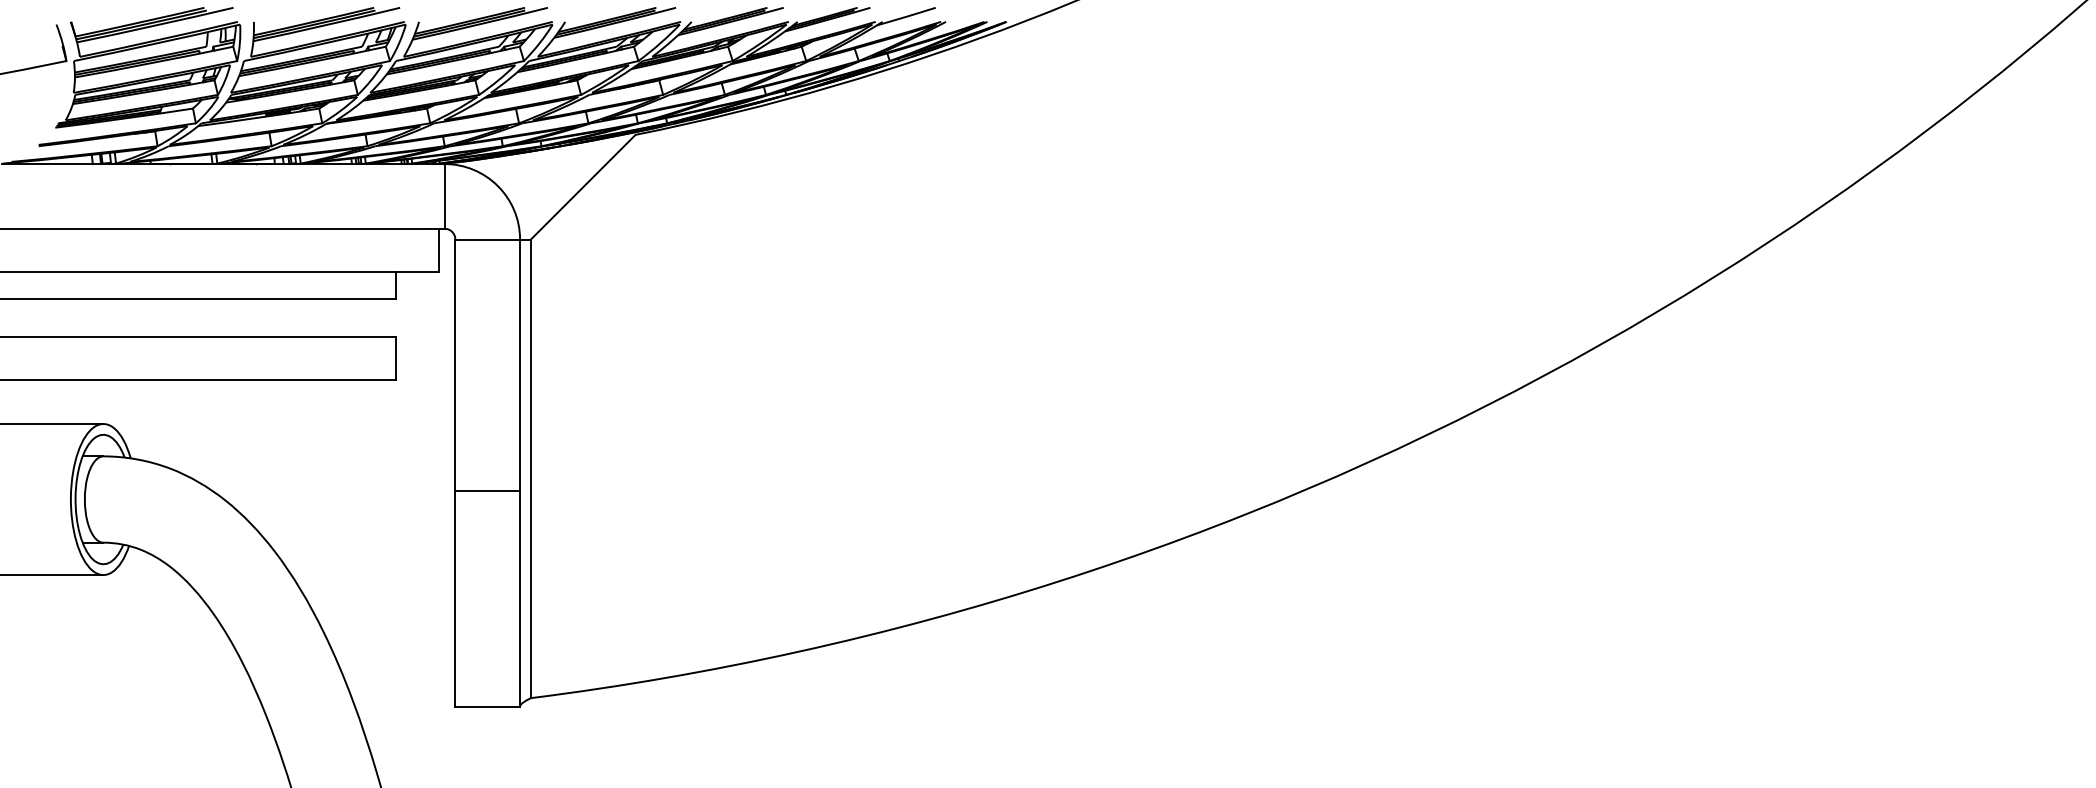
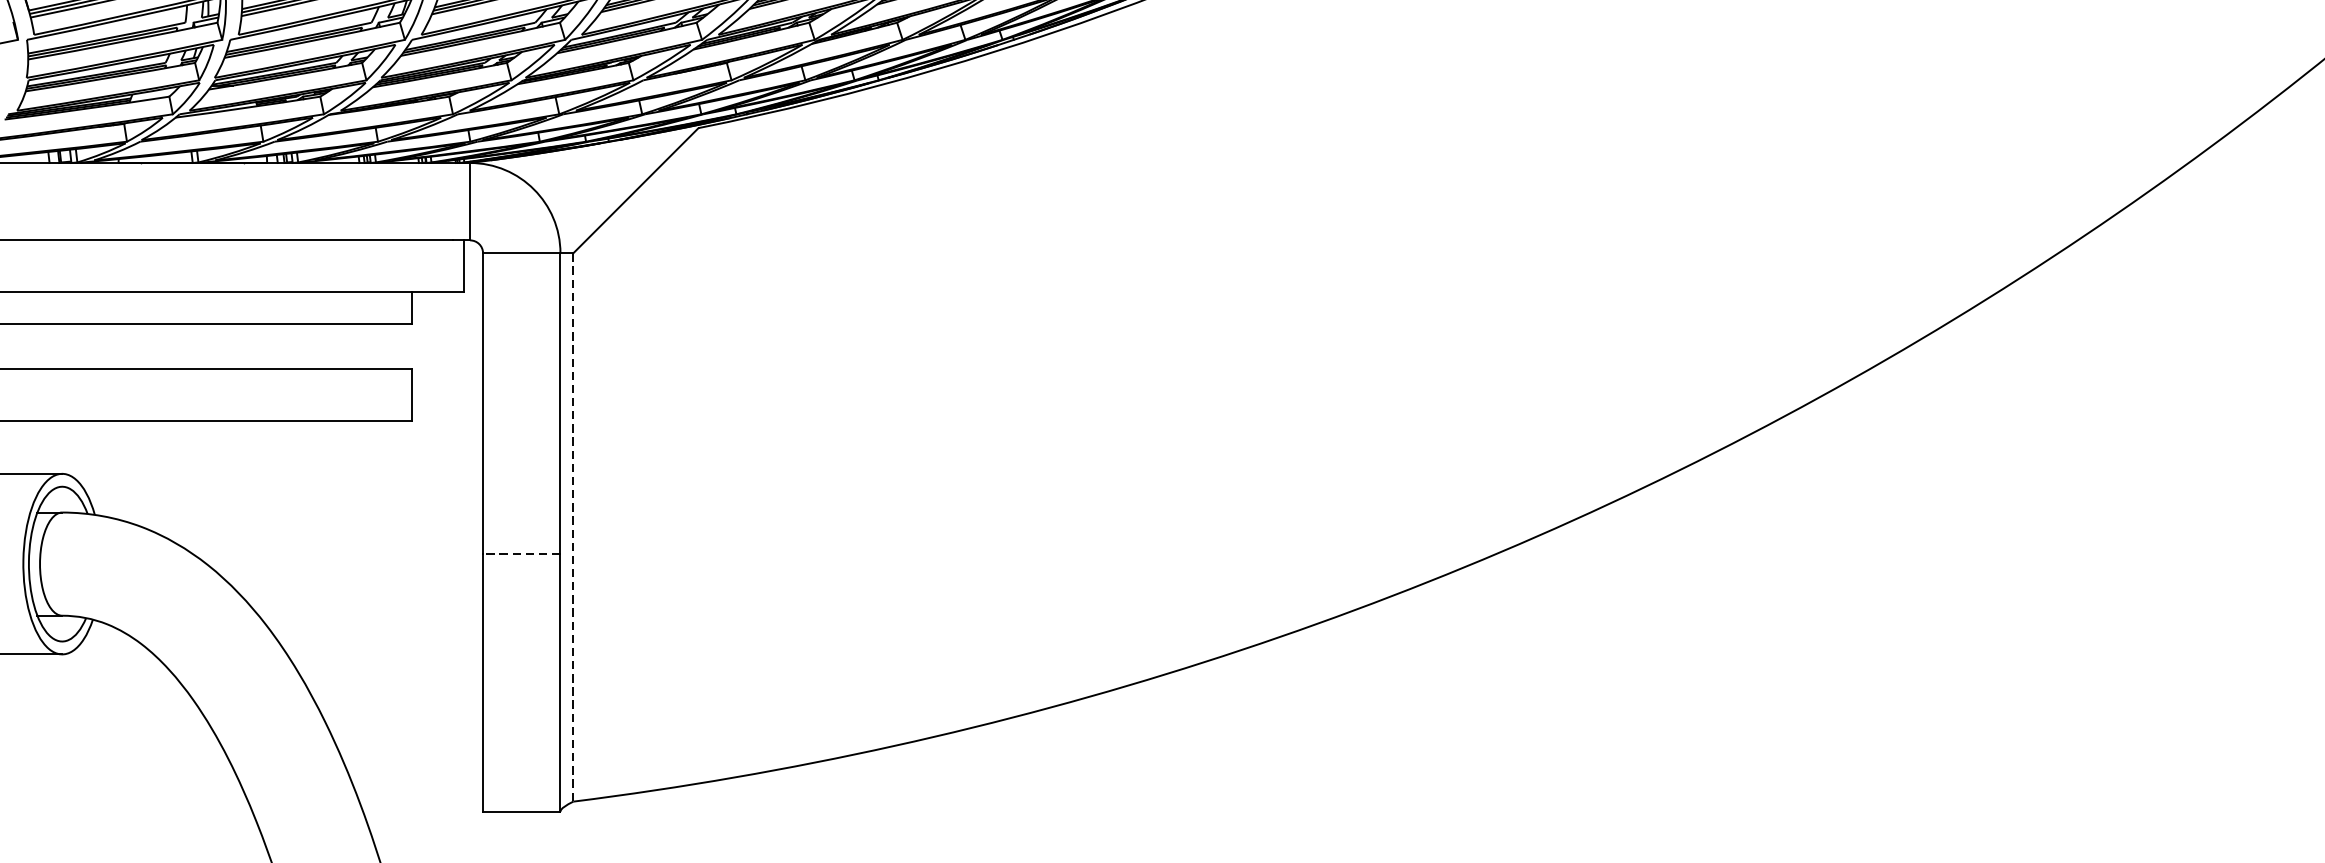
line: (530, 469) -> (572, 528), solid -> dashed
line: (487, 490) -> (521, 553), solid -> dashed

